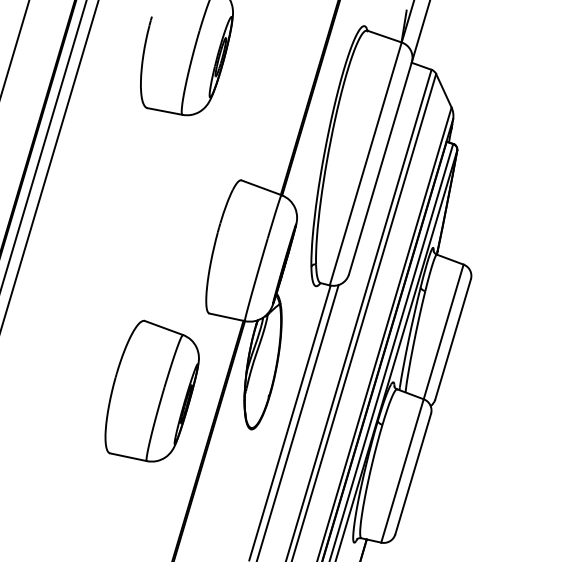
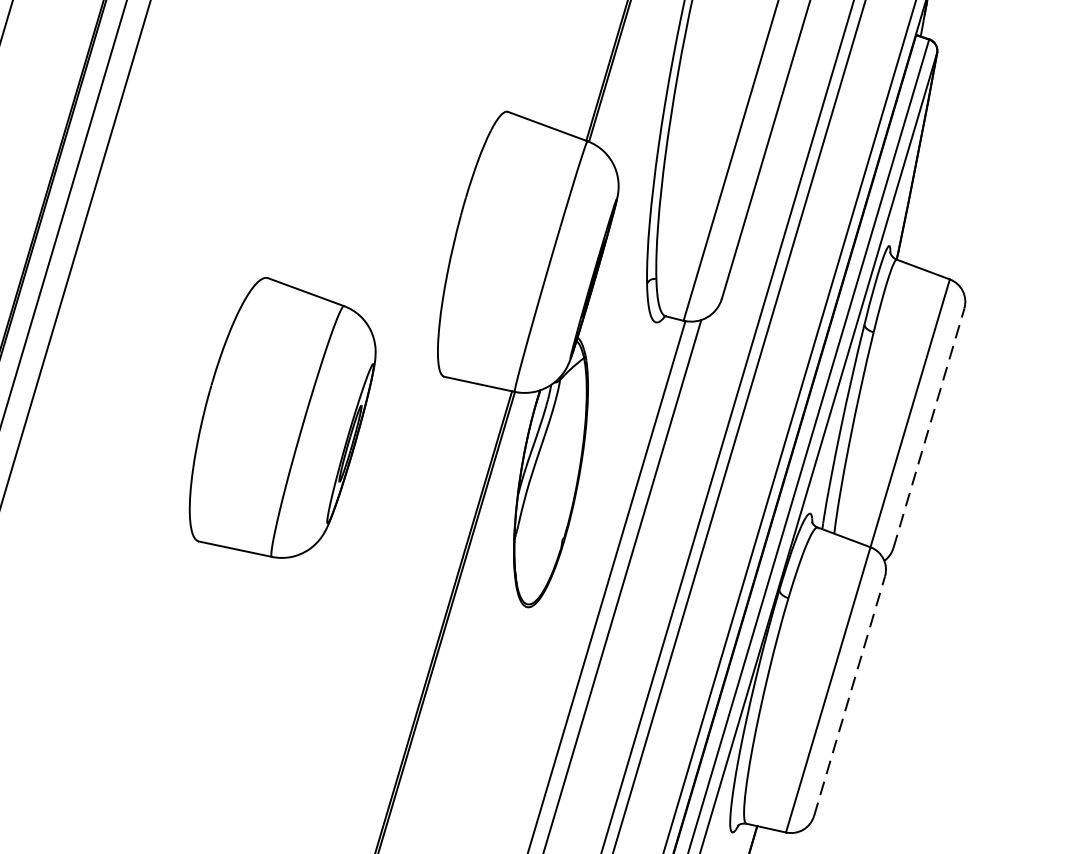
line: (453, 339) -> (929, 428), solid -> dashed
part: (151, 390) -> (281, 416), moved
line: (413, 474) -> (850, 696), solid -> dashed

